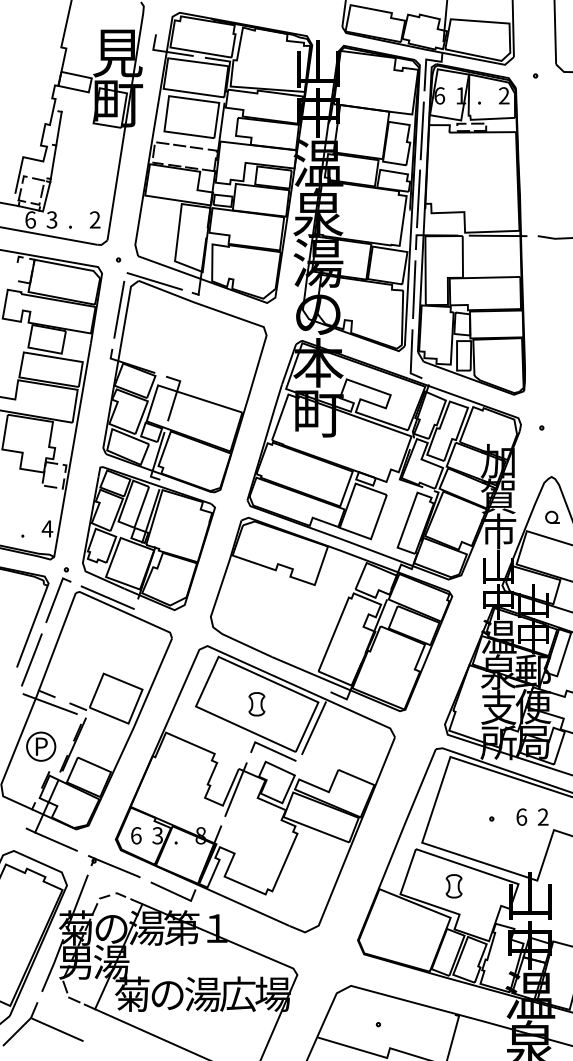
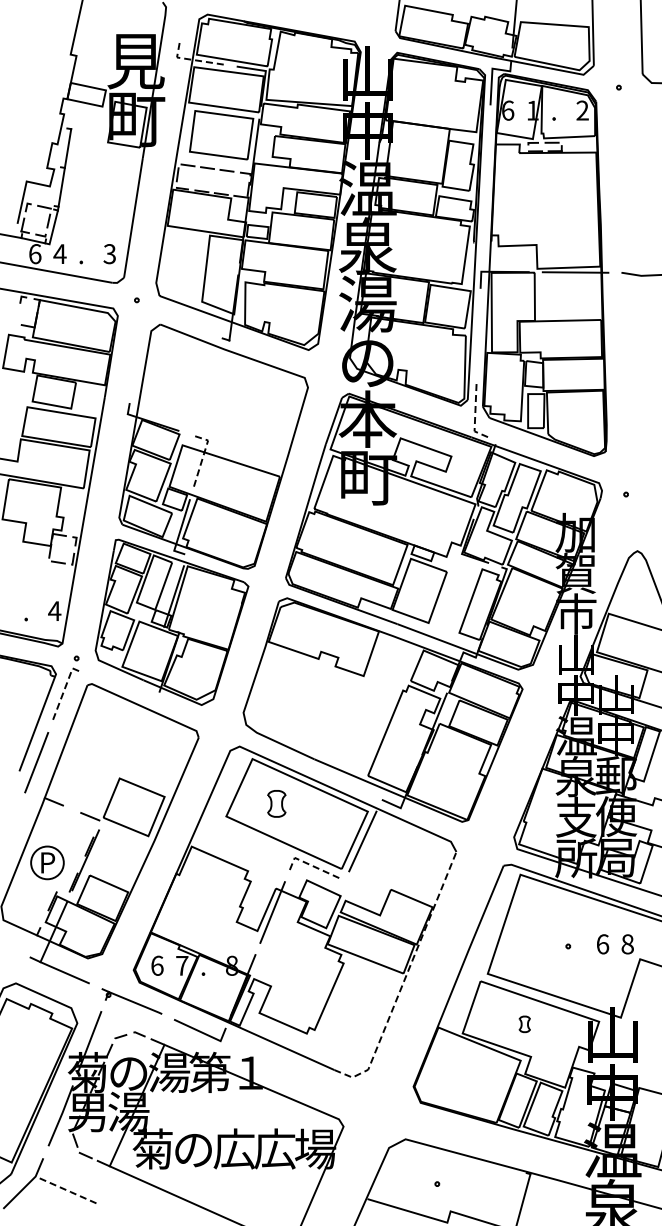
line: (164, 51) -> (190, 59), solid -> dashed
line: (421, 130) -> (487, 150), removed
line: (418, 198) -> (483, 229), removed
text: (51, 220) -> (59, 254), 3 -> 4
text: (94, 220) -> (109, 254), 2 -> 3
line: (154, 280) -> (178, 324), removed
line: (414, 289) -> (478, 334), removed
line: (119, 309) -> (137, 357), removed
line: (411, 357) -> (475, 413), solid -> dashed
line: (176, 393) -> (203, 454), solid -> dashed
part: (552, 517) -> (638, 597), removed
line: (55, 595) -> (64, 688), solid -> dashed
line: (107, 597) -> (124, 690), removed
line: (49, 703) -> (57, 813), removed
part: (256, 703) -> (276, 803), moved
line: (269, 748) -> (311, 865), solid -> dashed
text: (543, 817) -> (627, 944), 2 -> 8
text: (157, 835) -> (181, 965), 3 -> 7
line: (350, 846) -> (405, 978), solid -> dashed
part: (453, 886) -> (524, 1024), size x0.6
text: (202, 993) -> (233, 1148), 湯 -> 広
line: (57, 1030) -> (66, 1190), solid -> dashed

